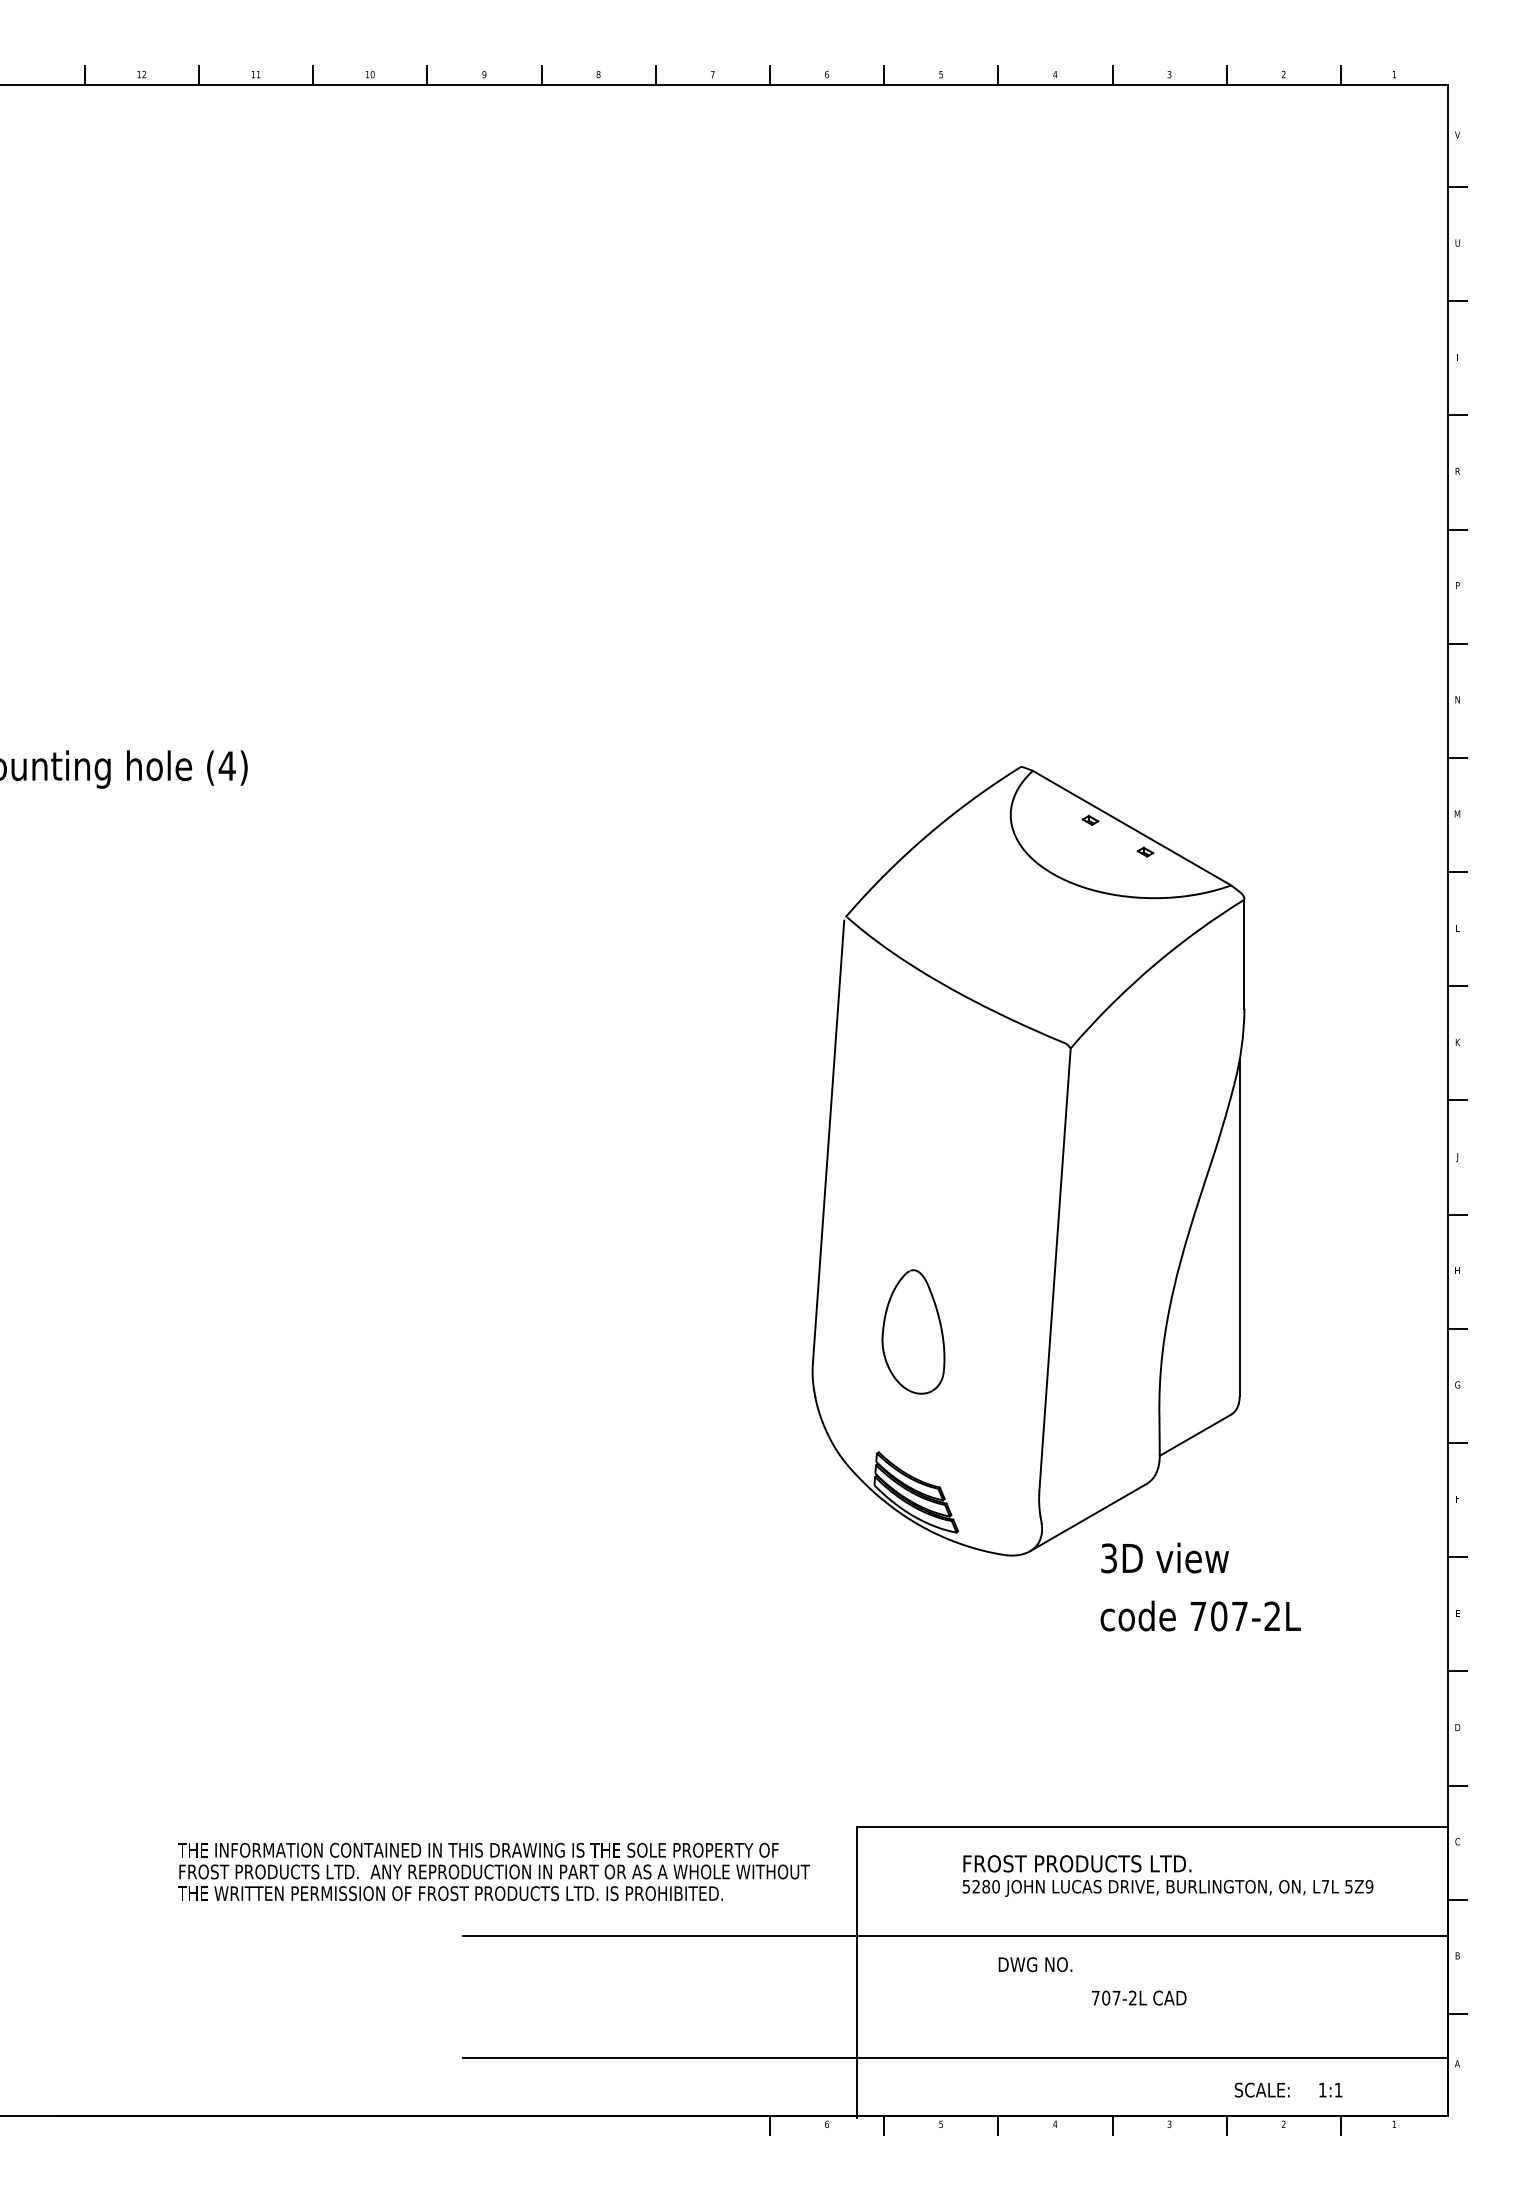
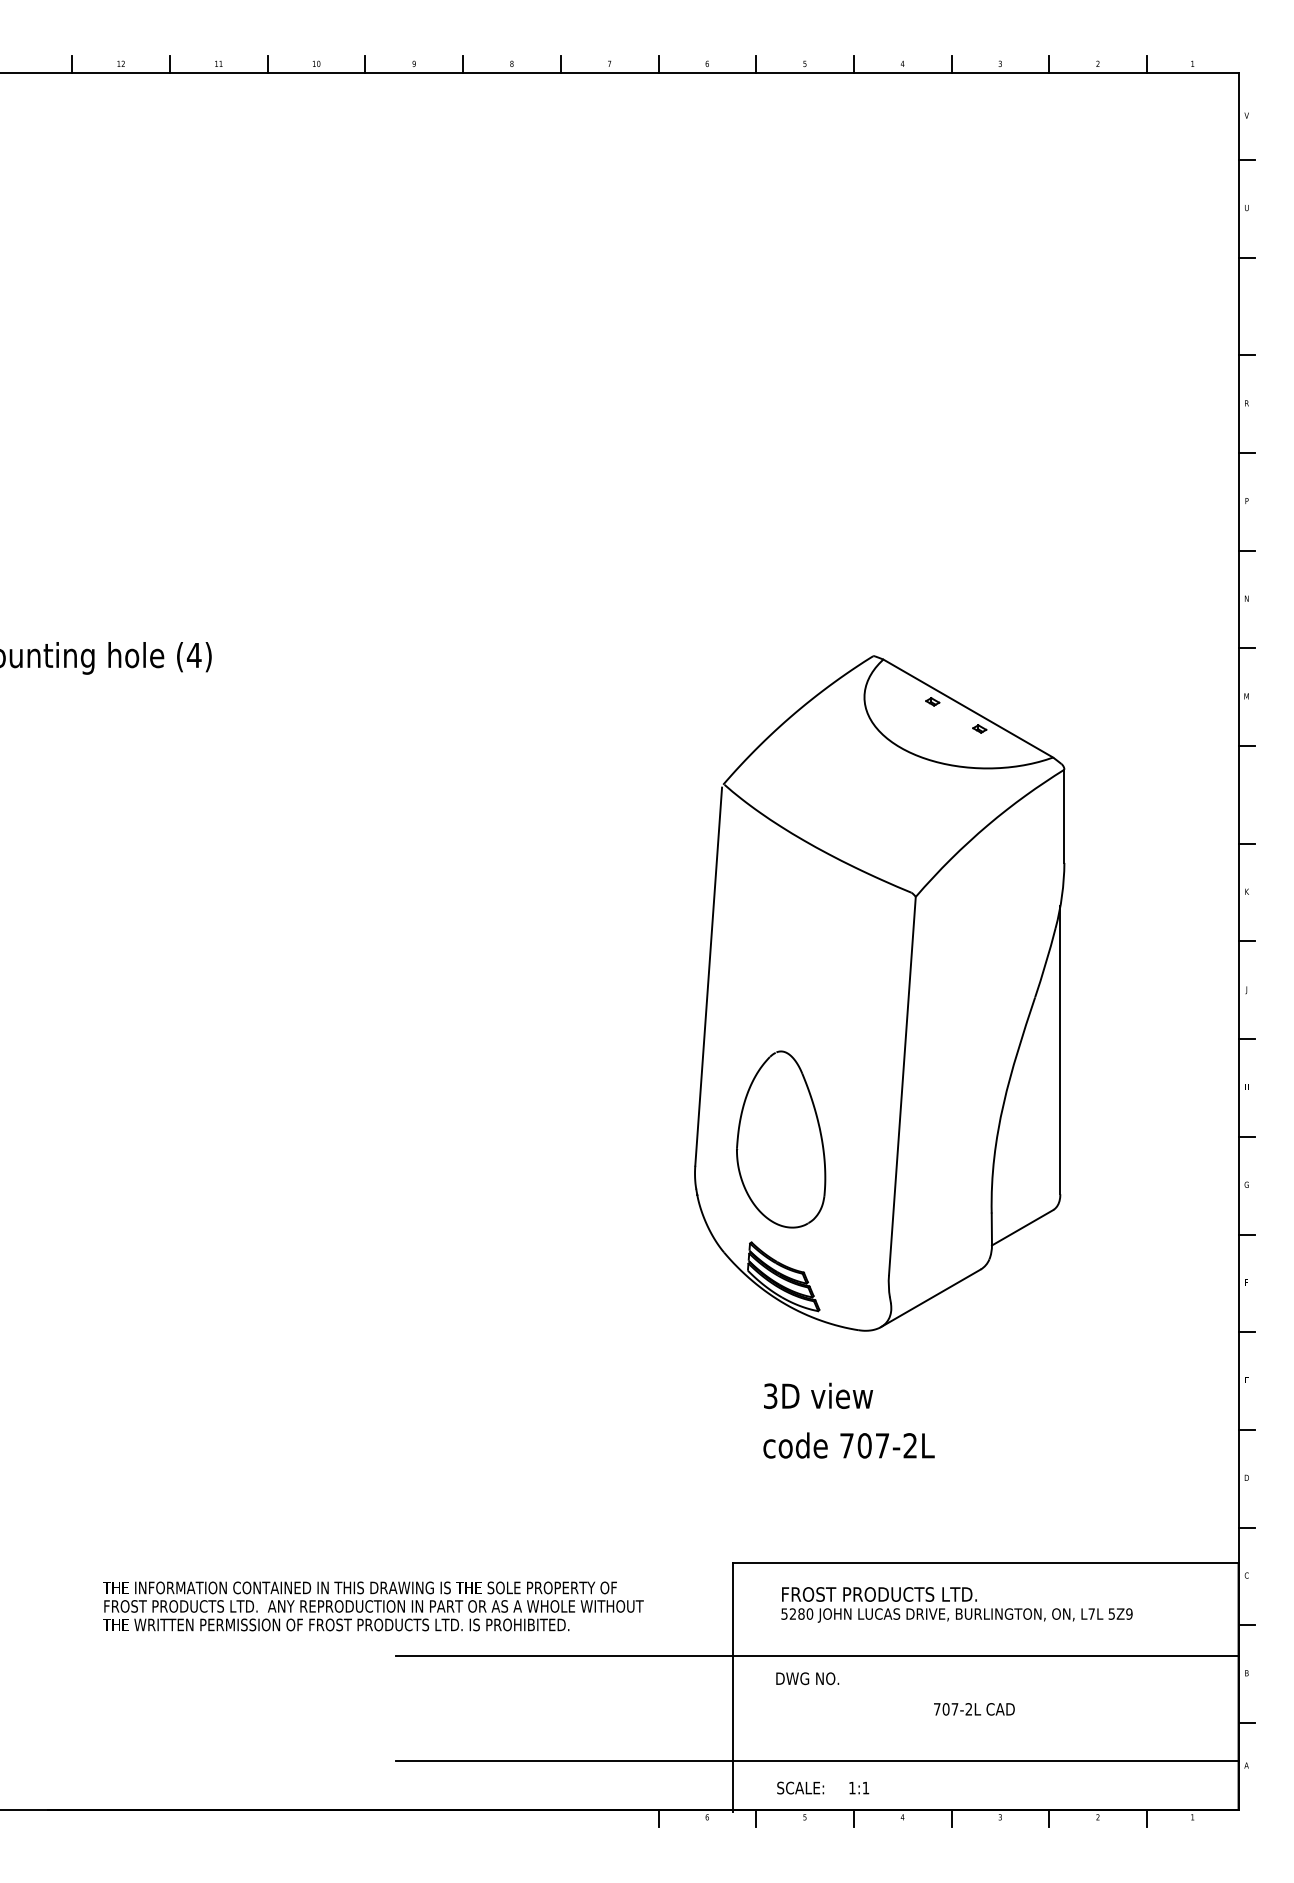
part: (913, 1331) -> (781, 1139), size x1.67
text: (1200, 1586) -> (848, 1420), moved
text: (494, 1872) -> (373, 1606), moved
text: (1167, 1875) -> (956, 1604), moved
text: (1035, 1964) -> (807, 1678), moved
text: (1288, 2089) -> (823, 1787), moved

